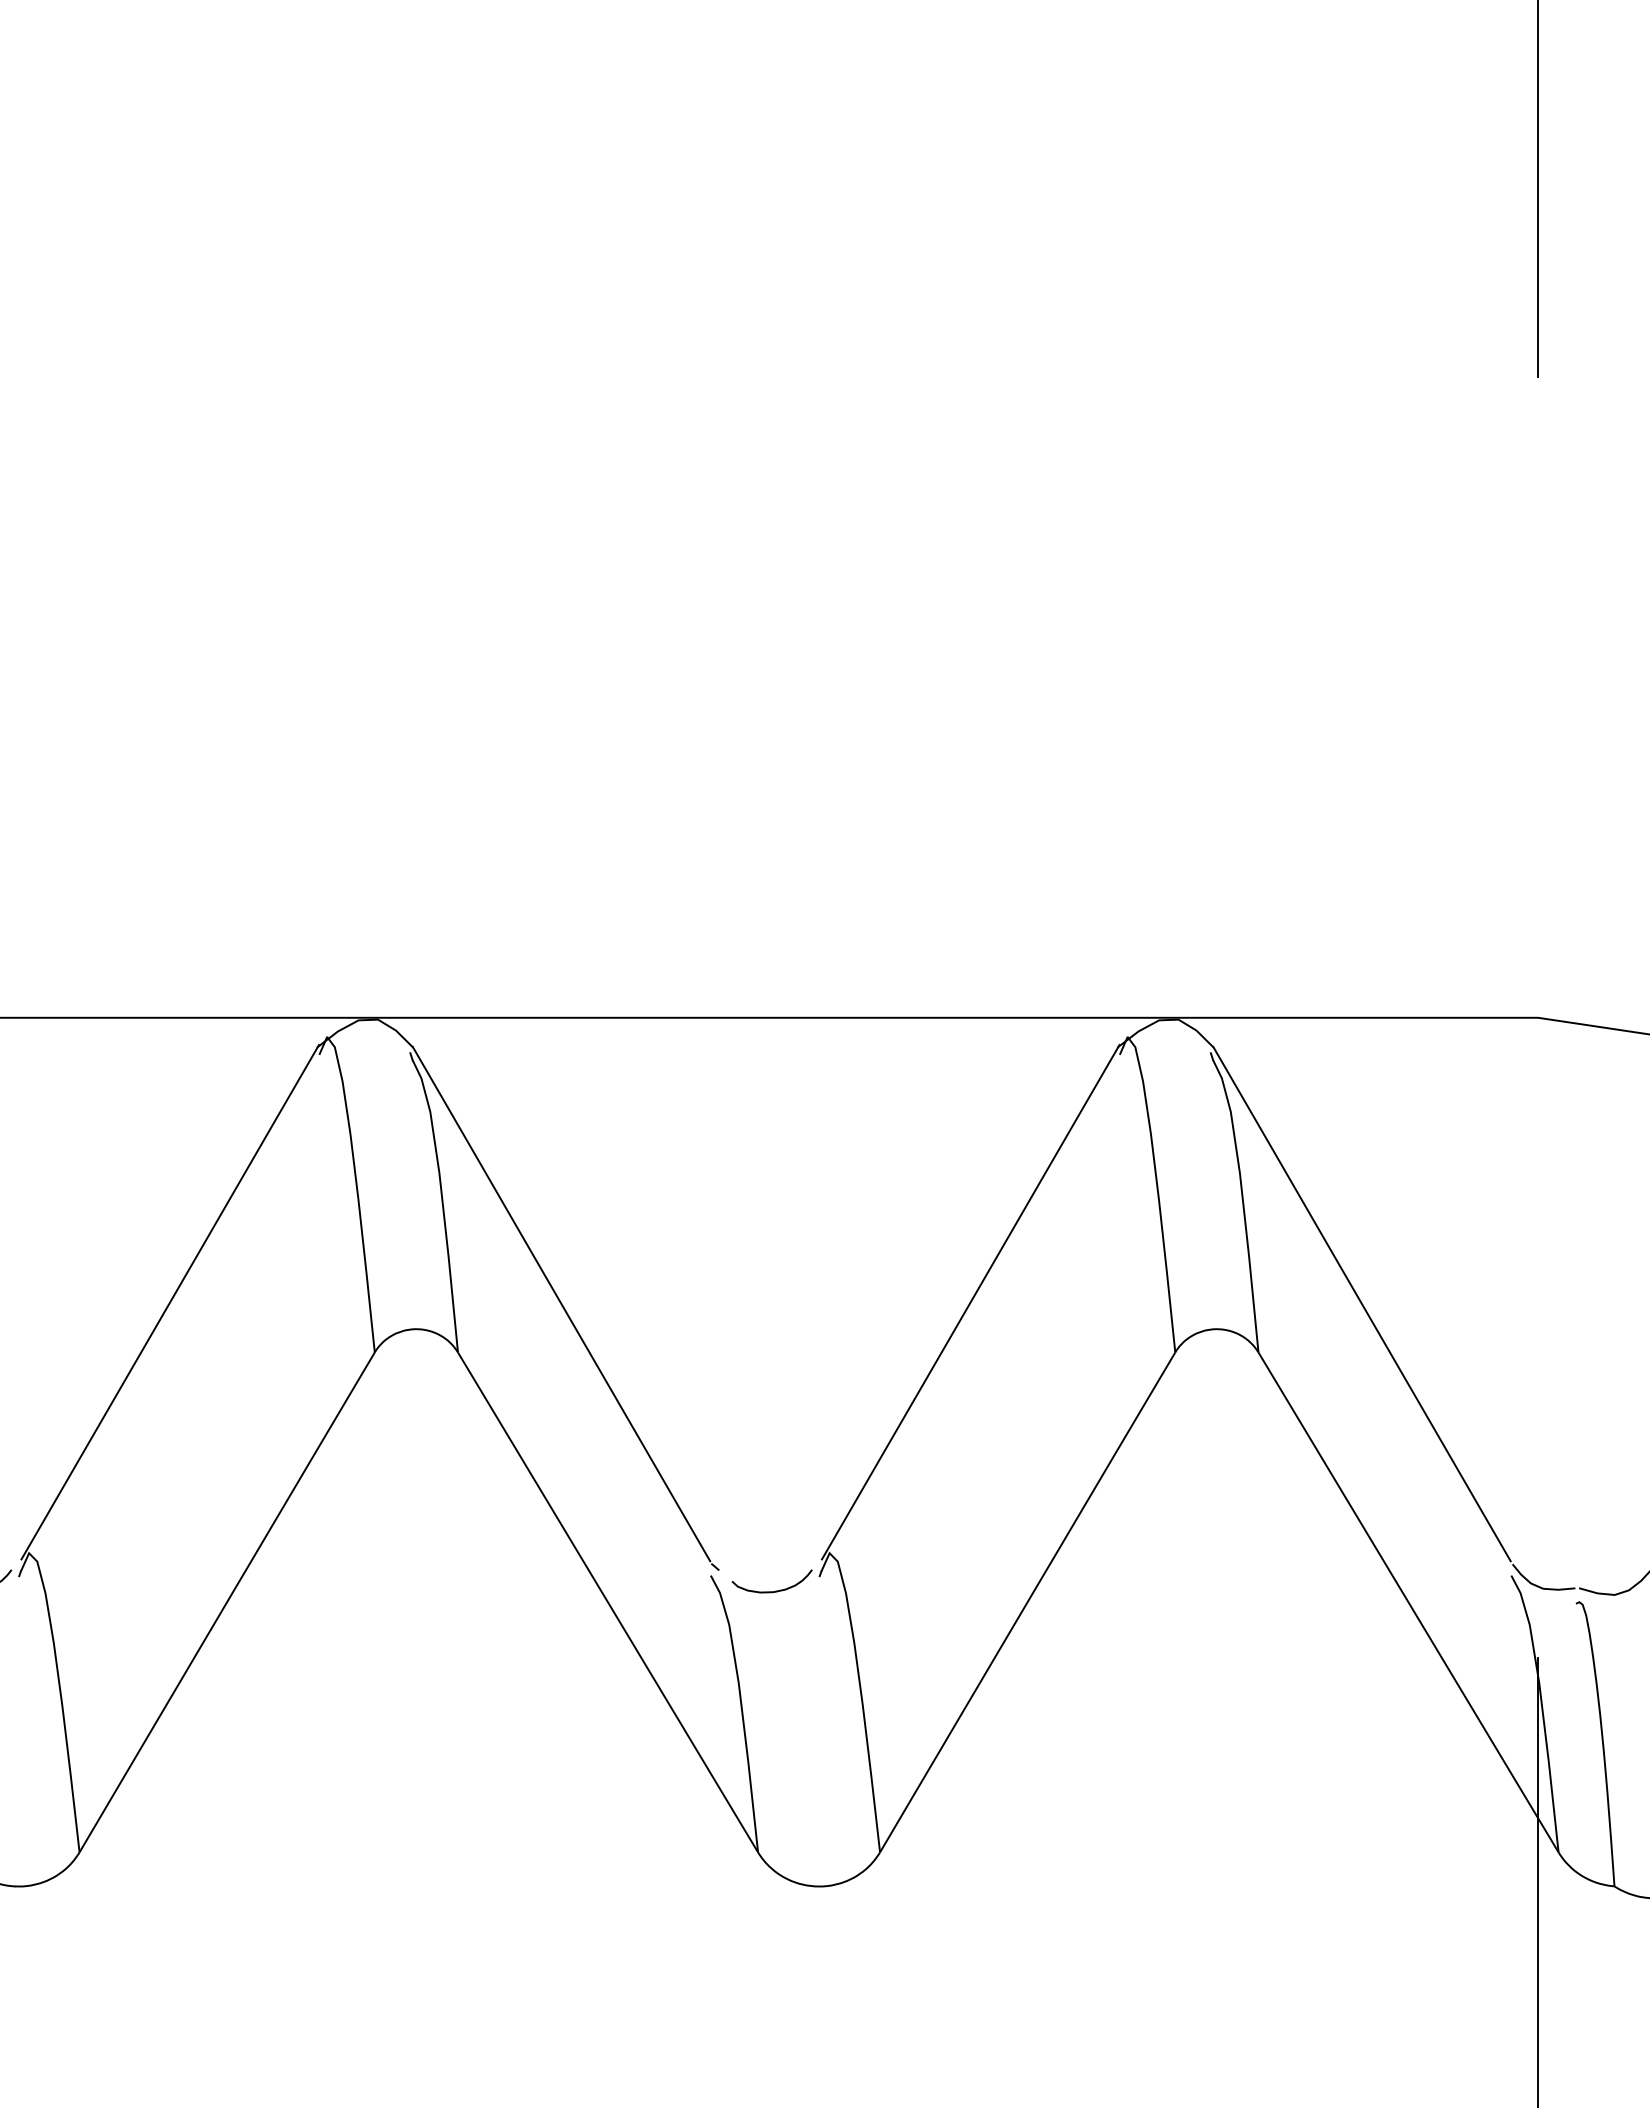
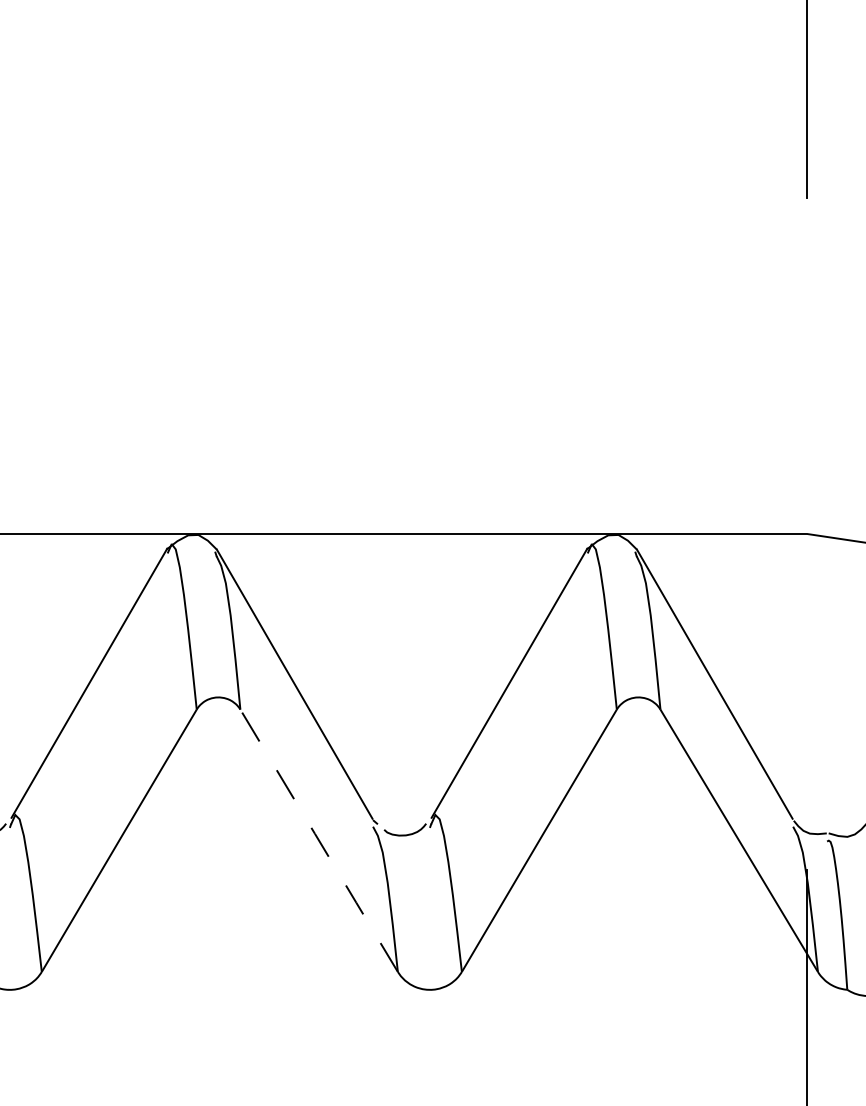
line: (608, 1601) -> (319, 840), solid -> dashed

